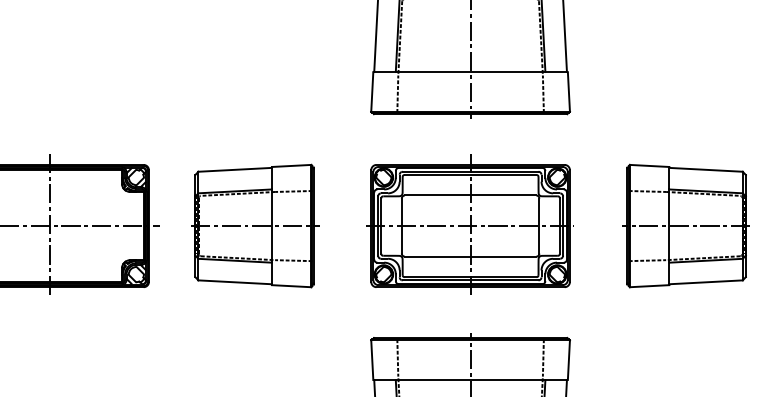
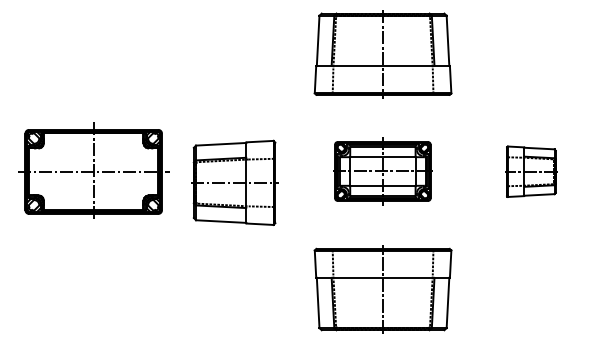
part: (469, 223) -> (382, 170), size x0.7
part: (254, 225) -> (234, 182), moved
part: (685, 225) -> (530, 171), size x0.6

